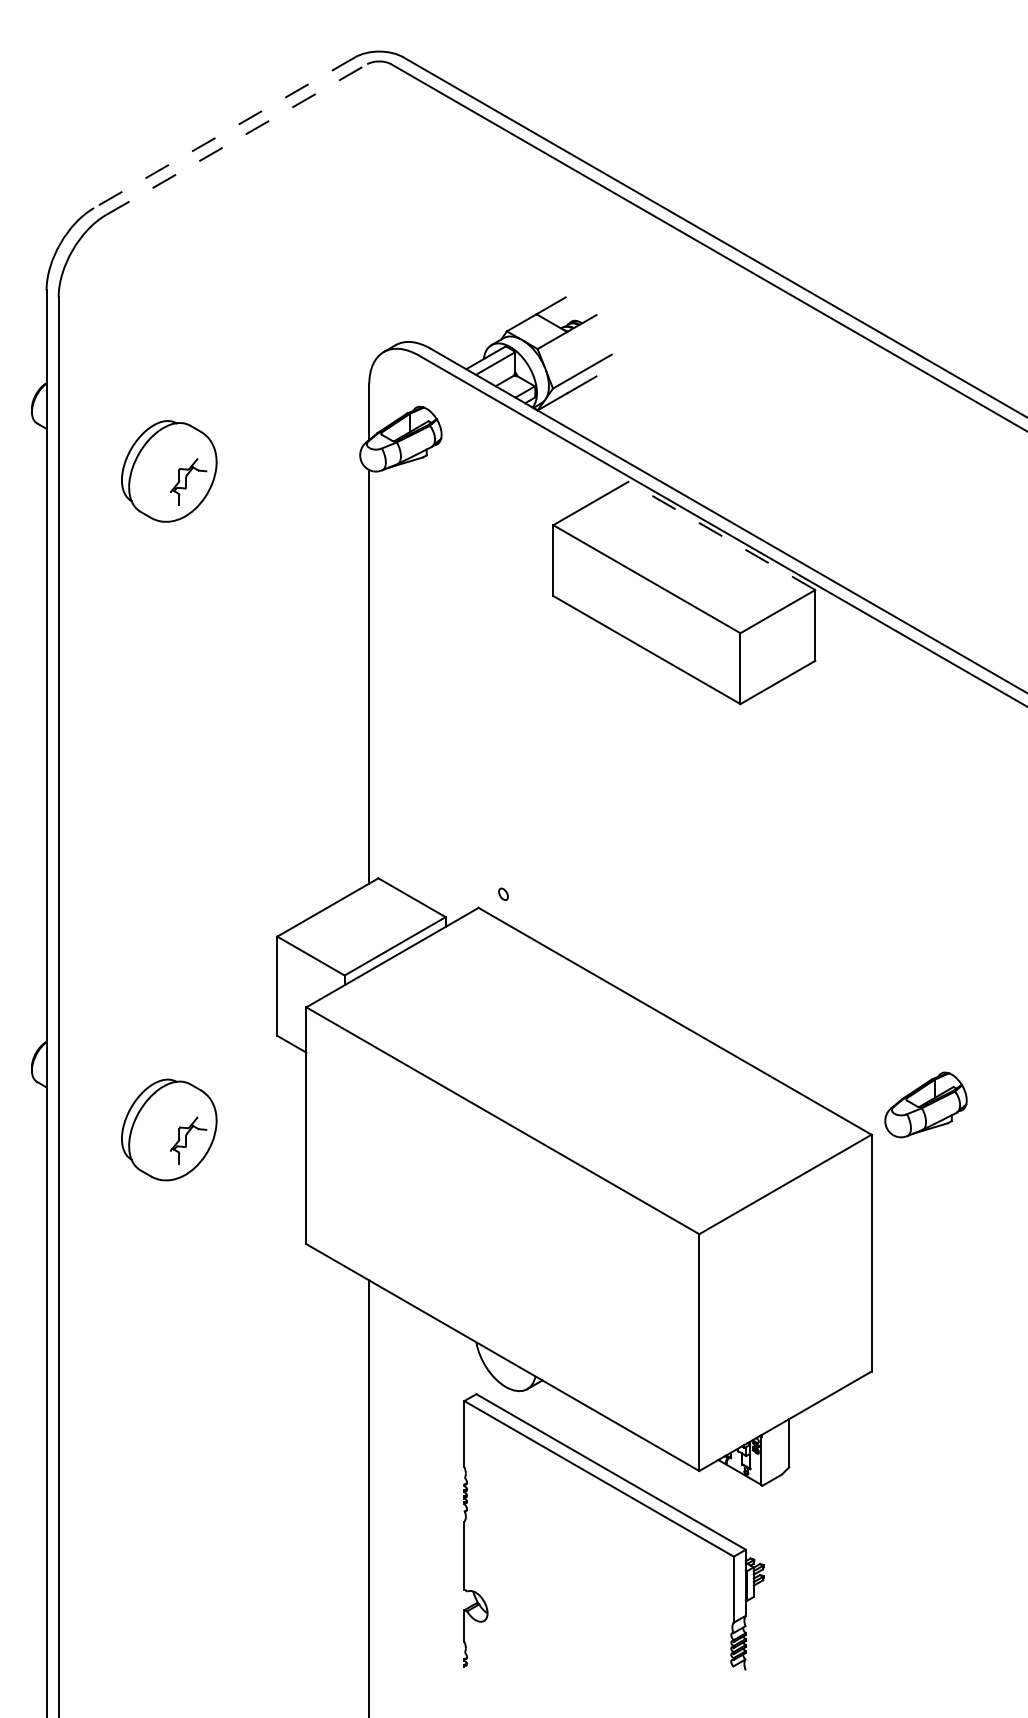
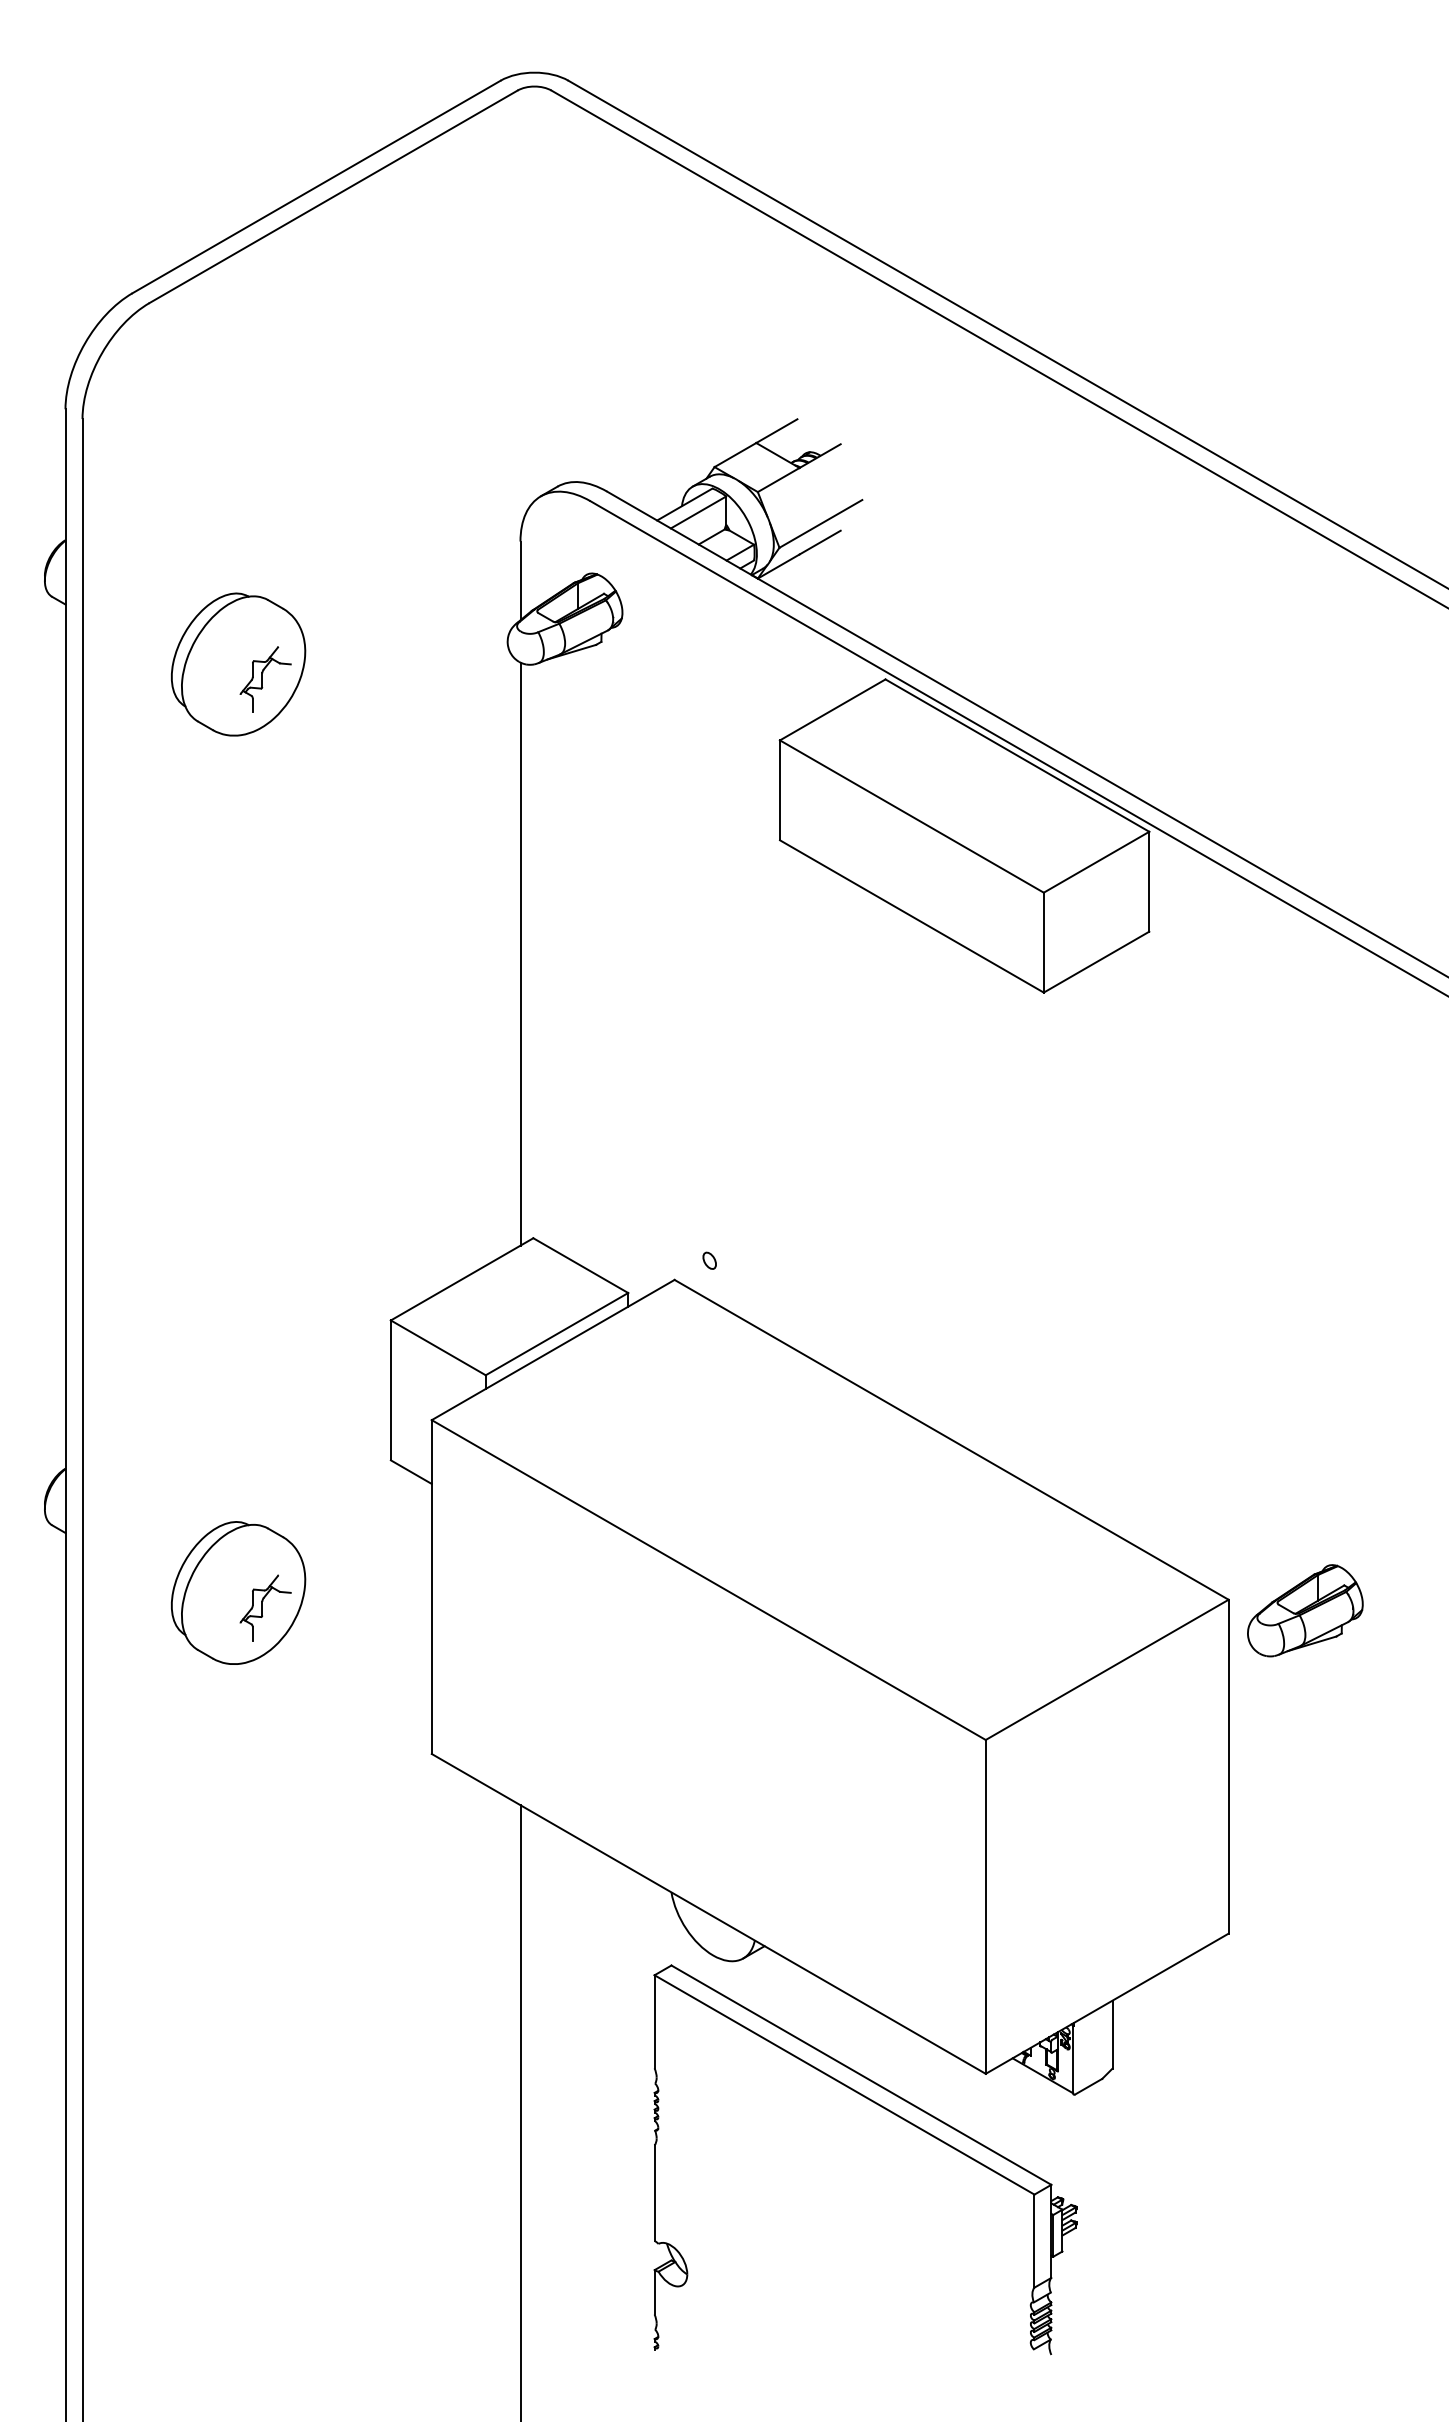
line: (224, 133) -> (316, 187), dashed -> solid
line: (236, 139) -> (333, 196), dashed -> solid
line: (721, 535) -> (1016, 755), dashed -> solid
part: (926, 1104) -> (1305, 1610), moved

